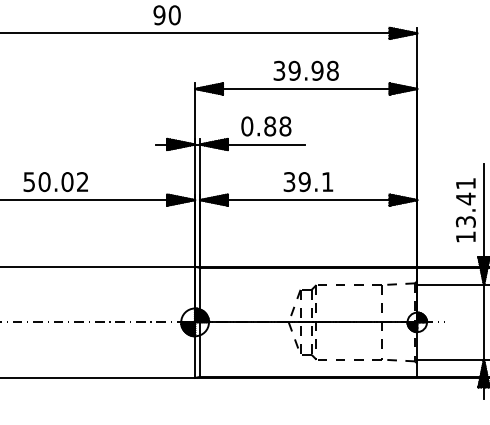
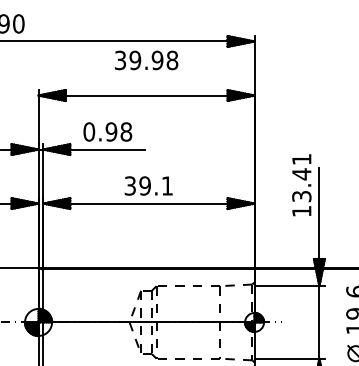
text: (305, 70) -> (145, 60), moved
text: (270, 126) -> (111, 132), 0.88 -> 0.98
text: (465, 210) -> (301, 185), moved

